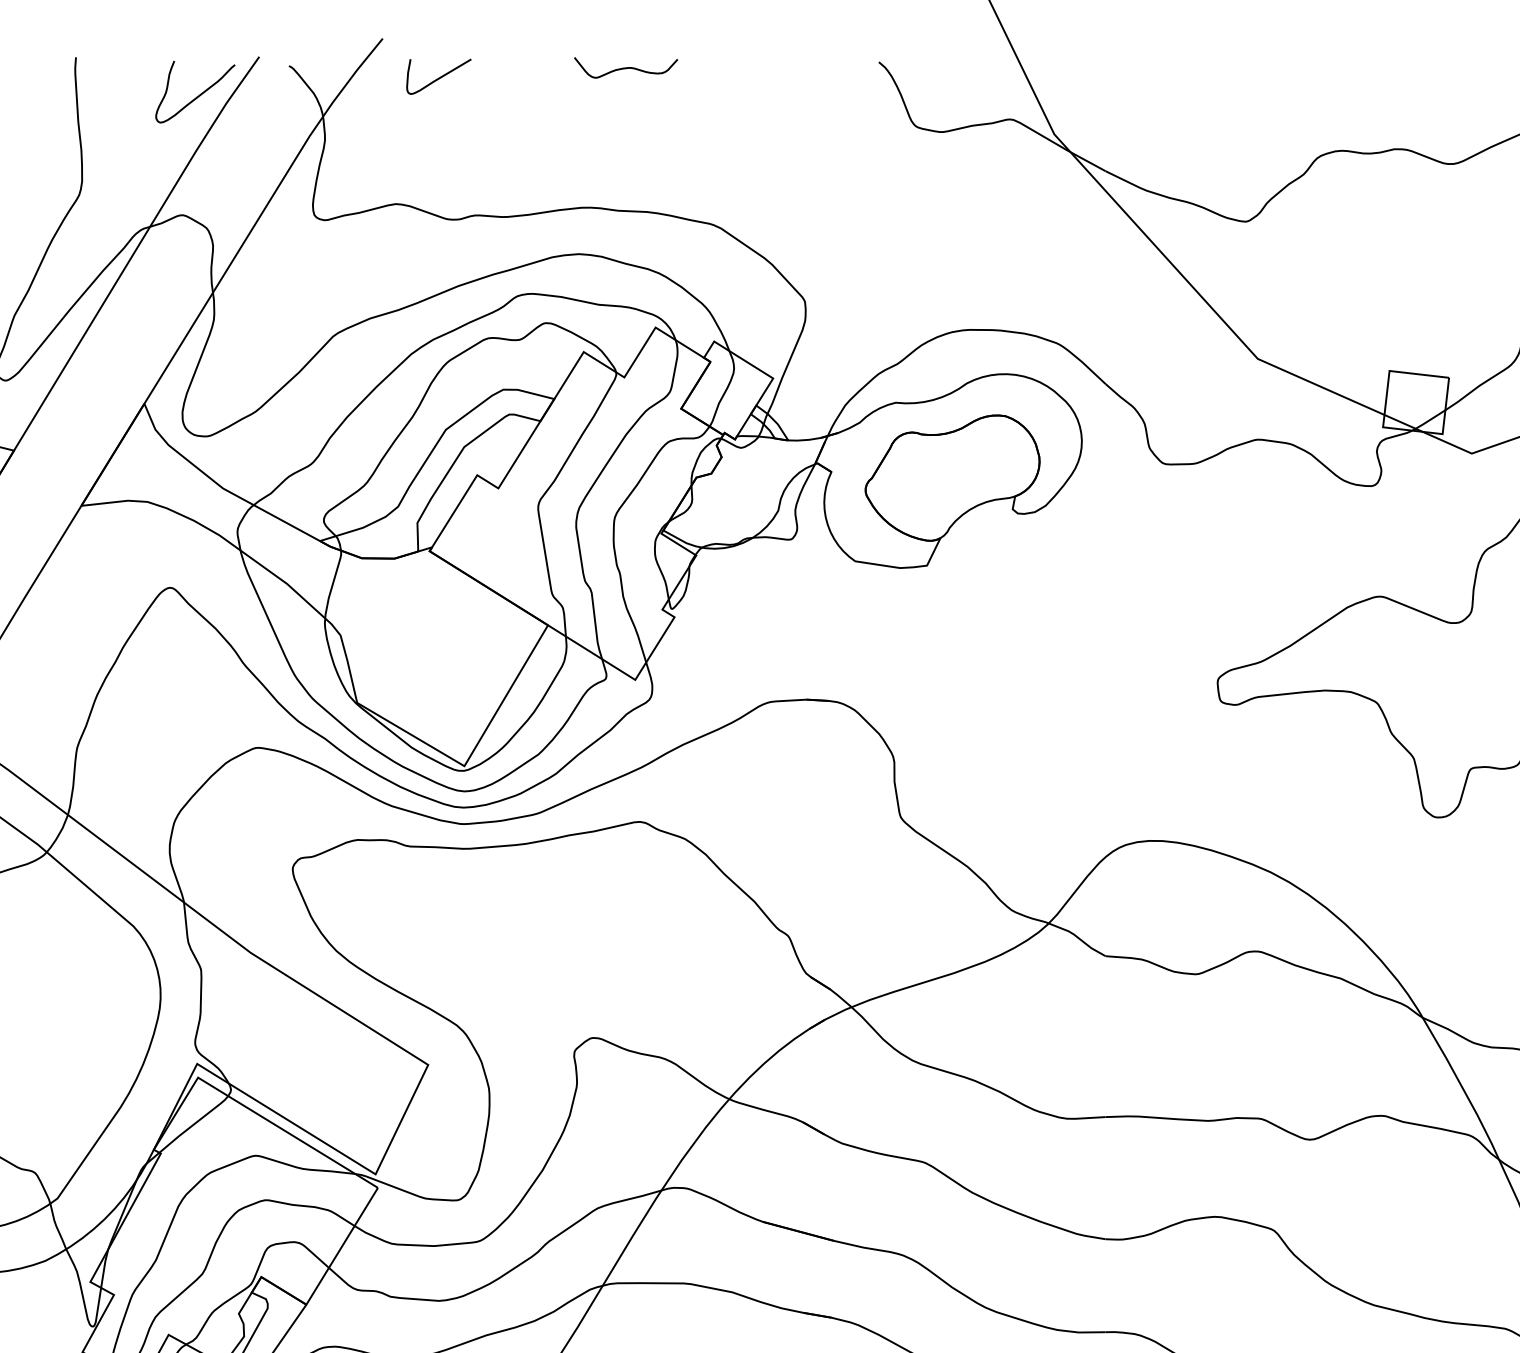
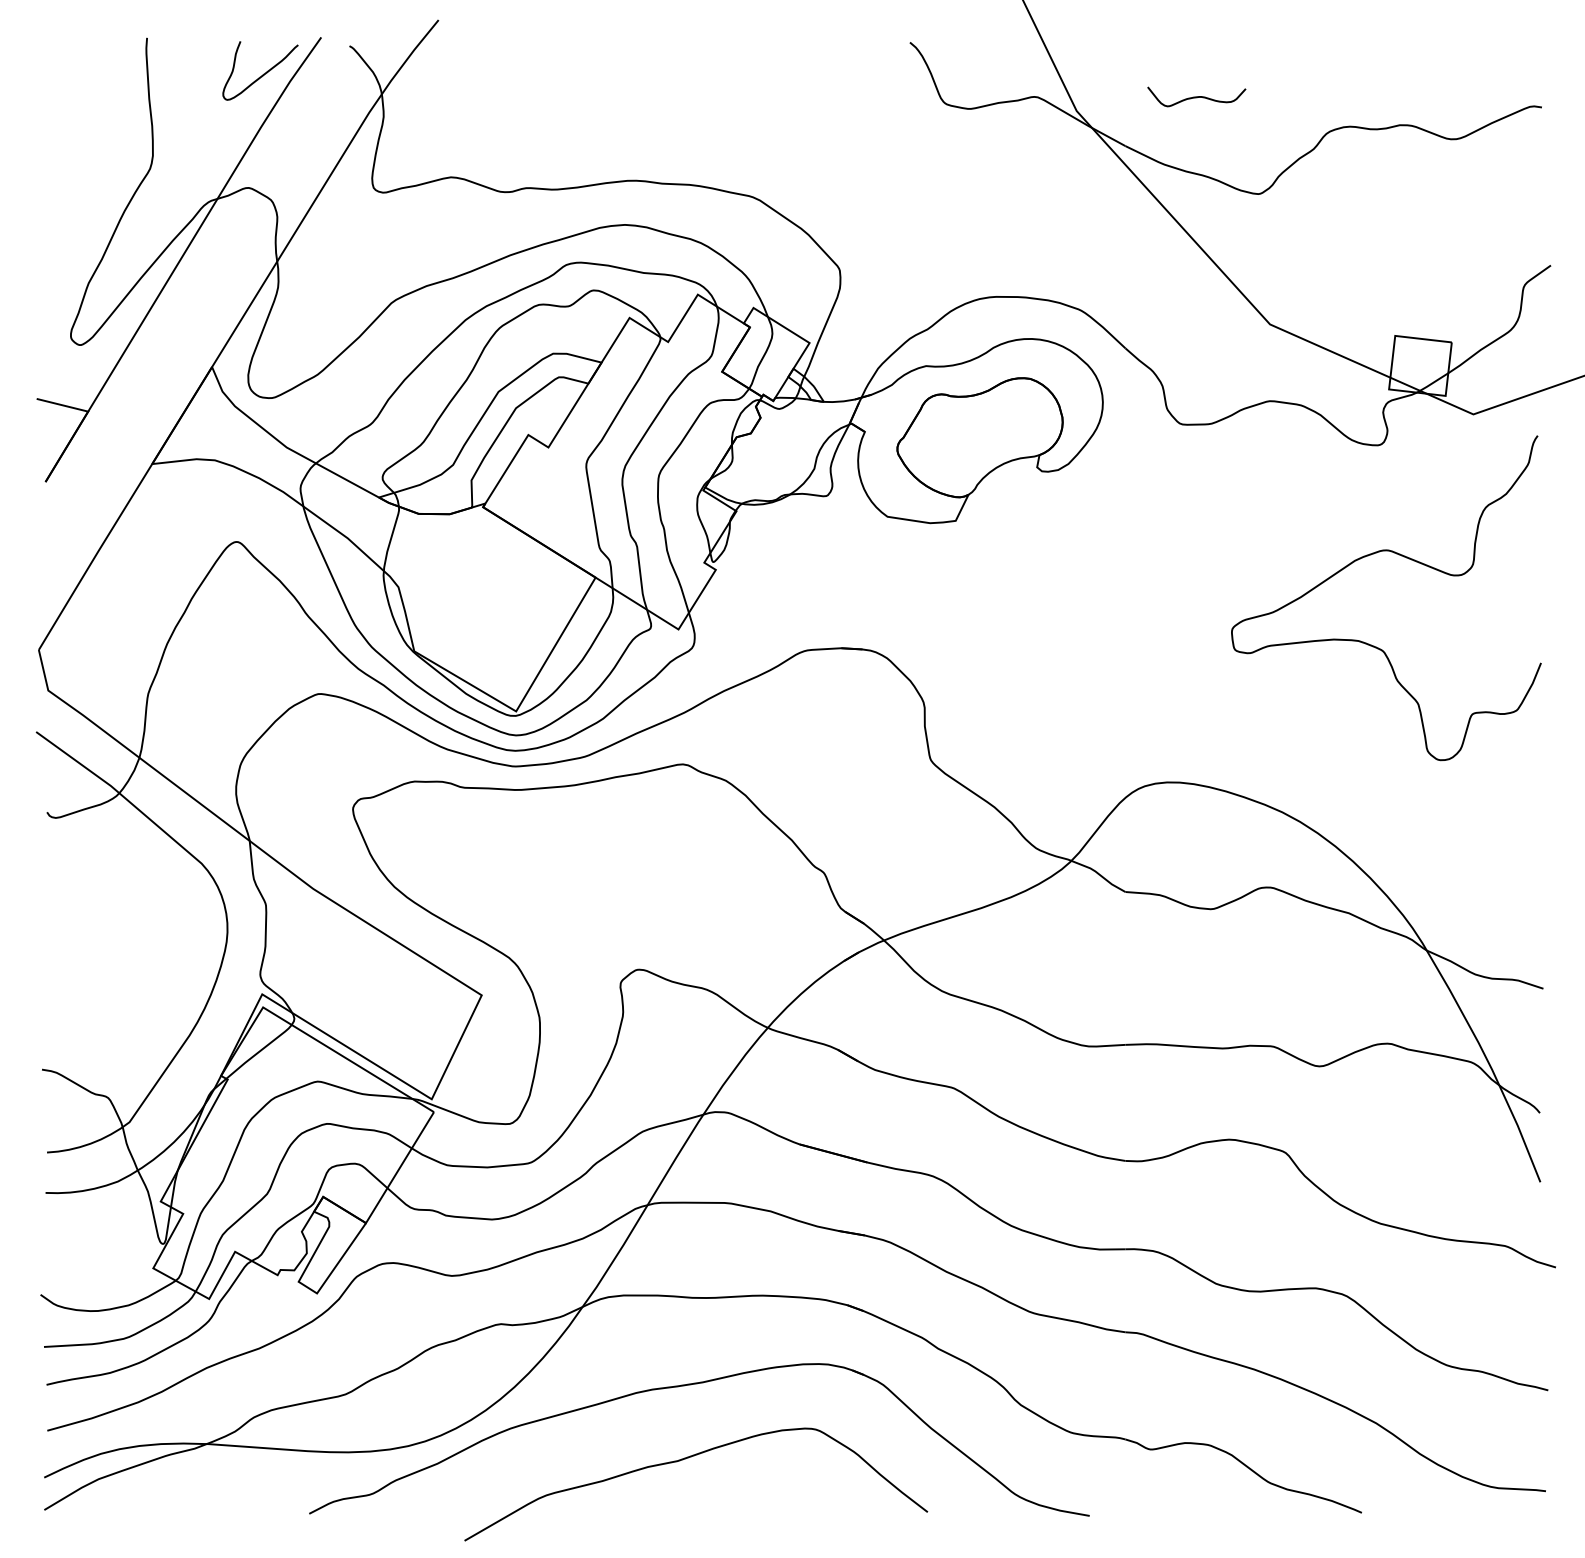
curve: (625, 67) -> (1196, 96), moved
curve: (439, 76) -> (492, 56), removed

